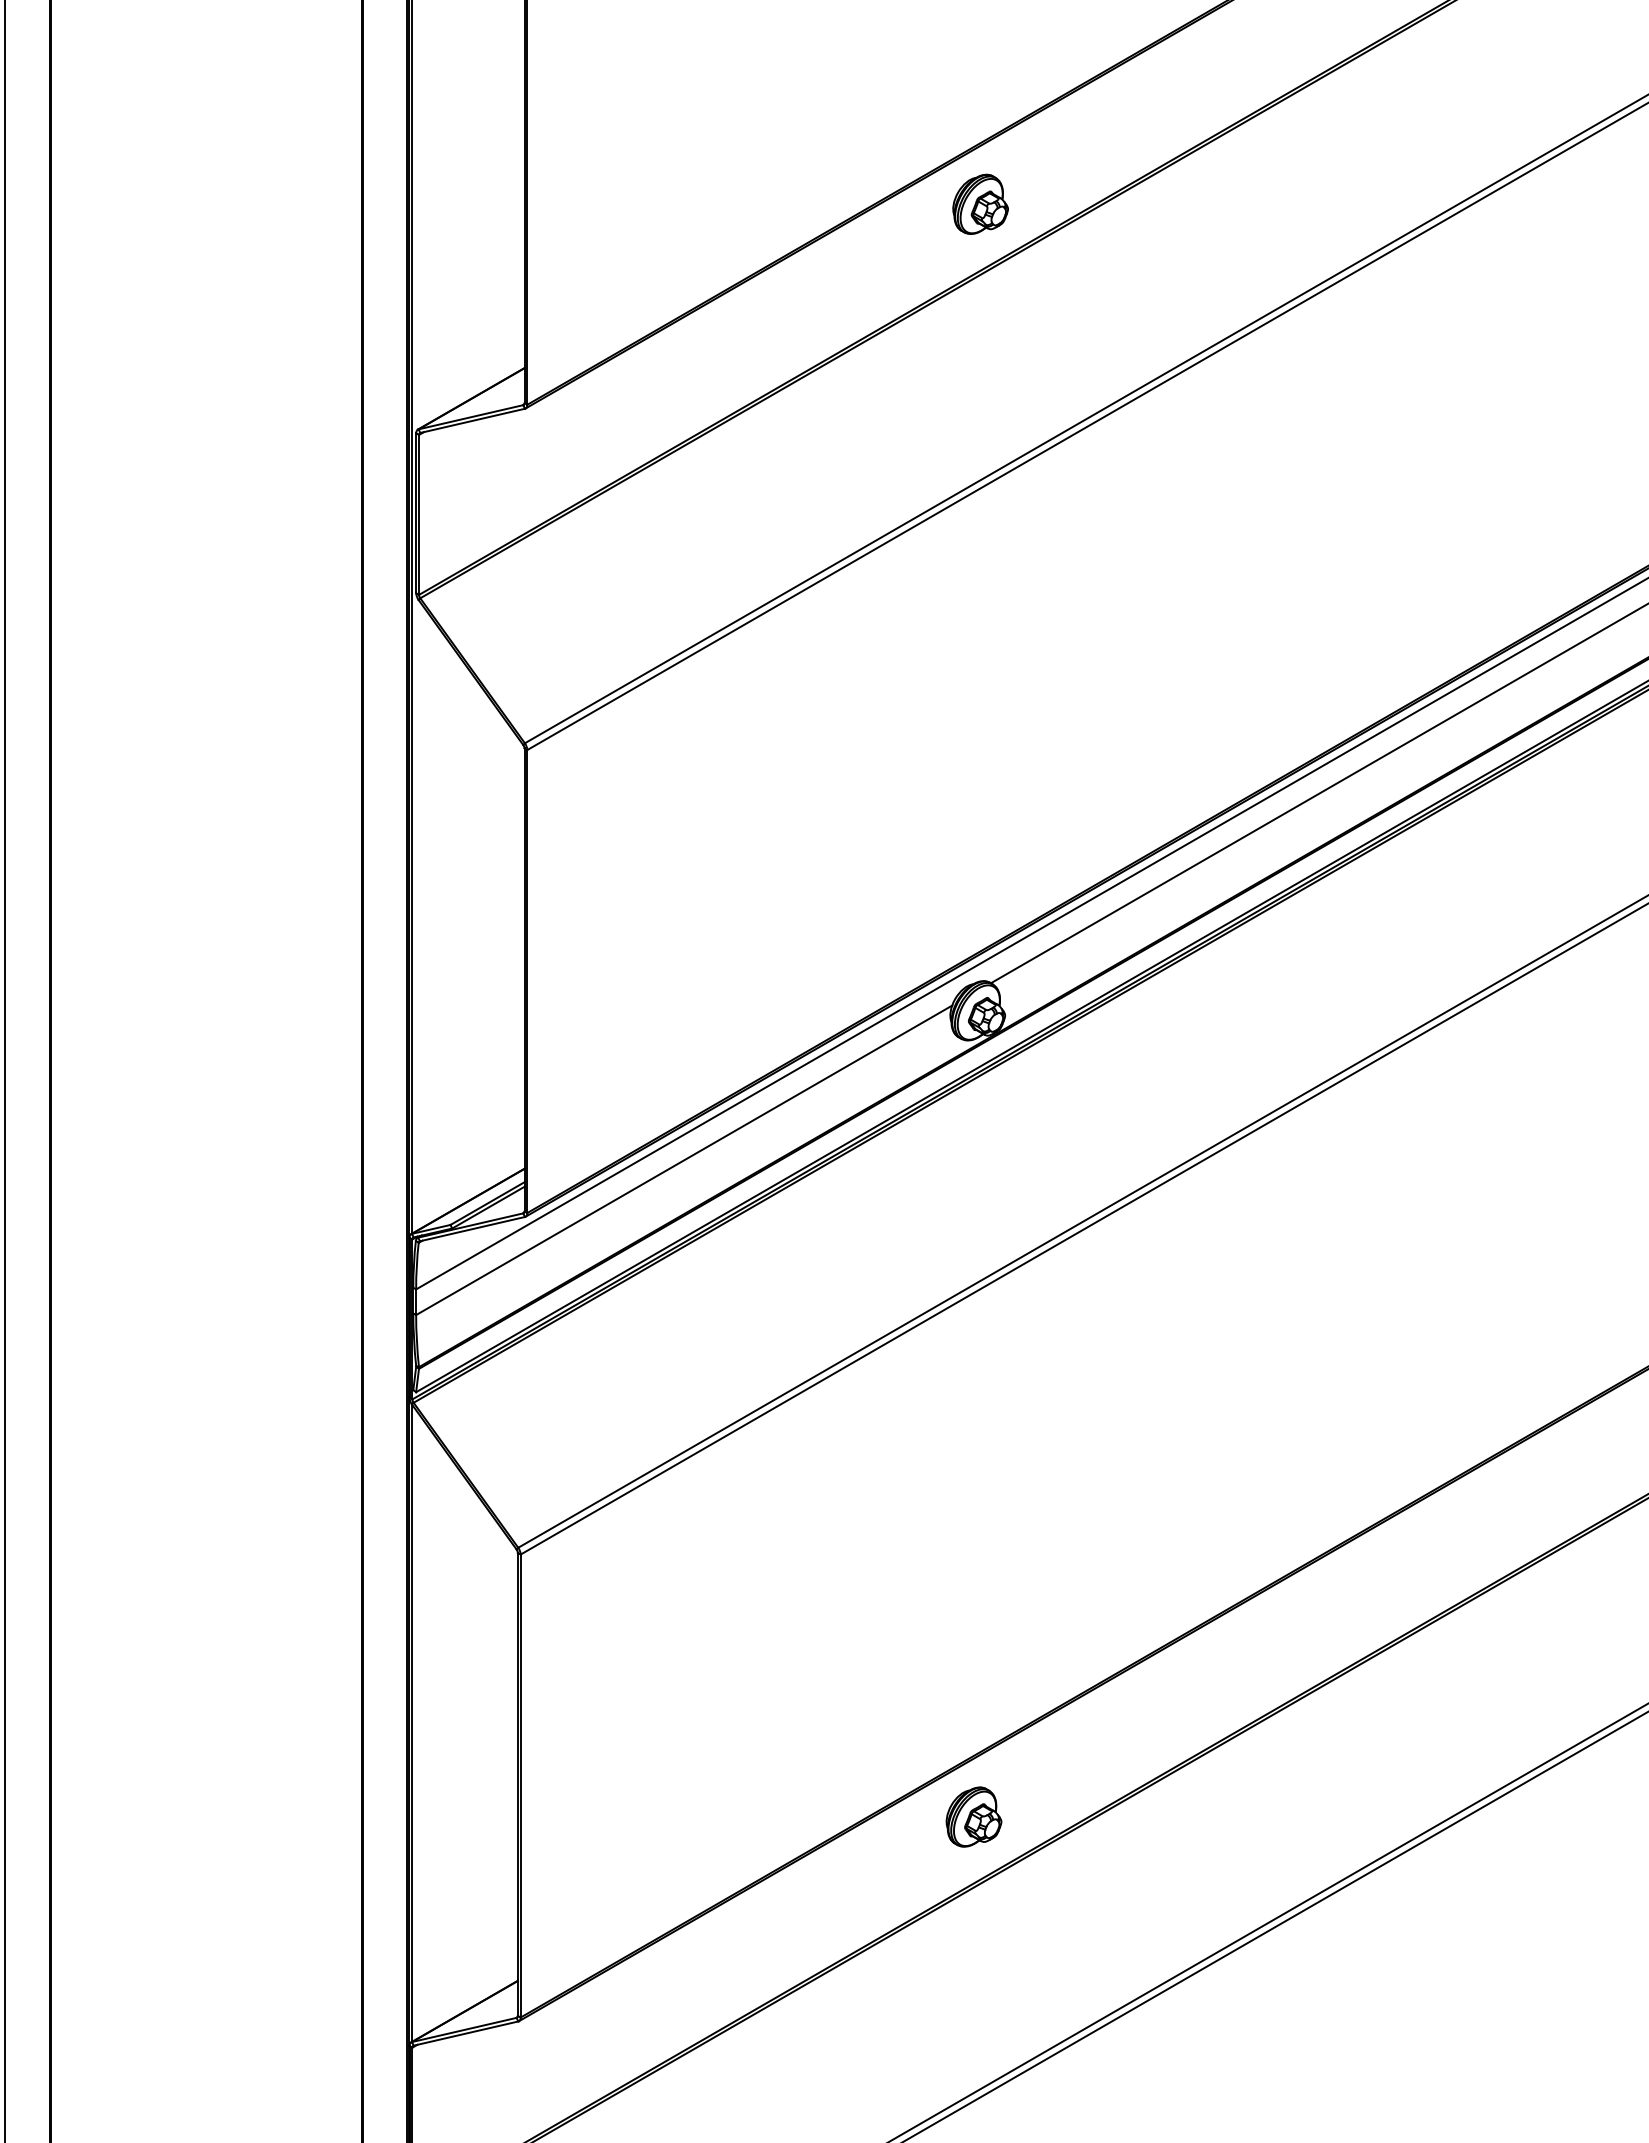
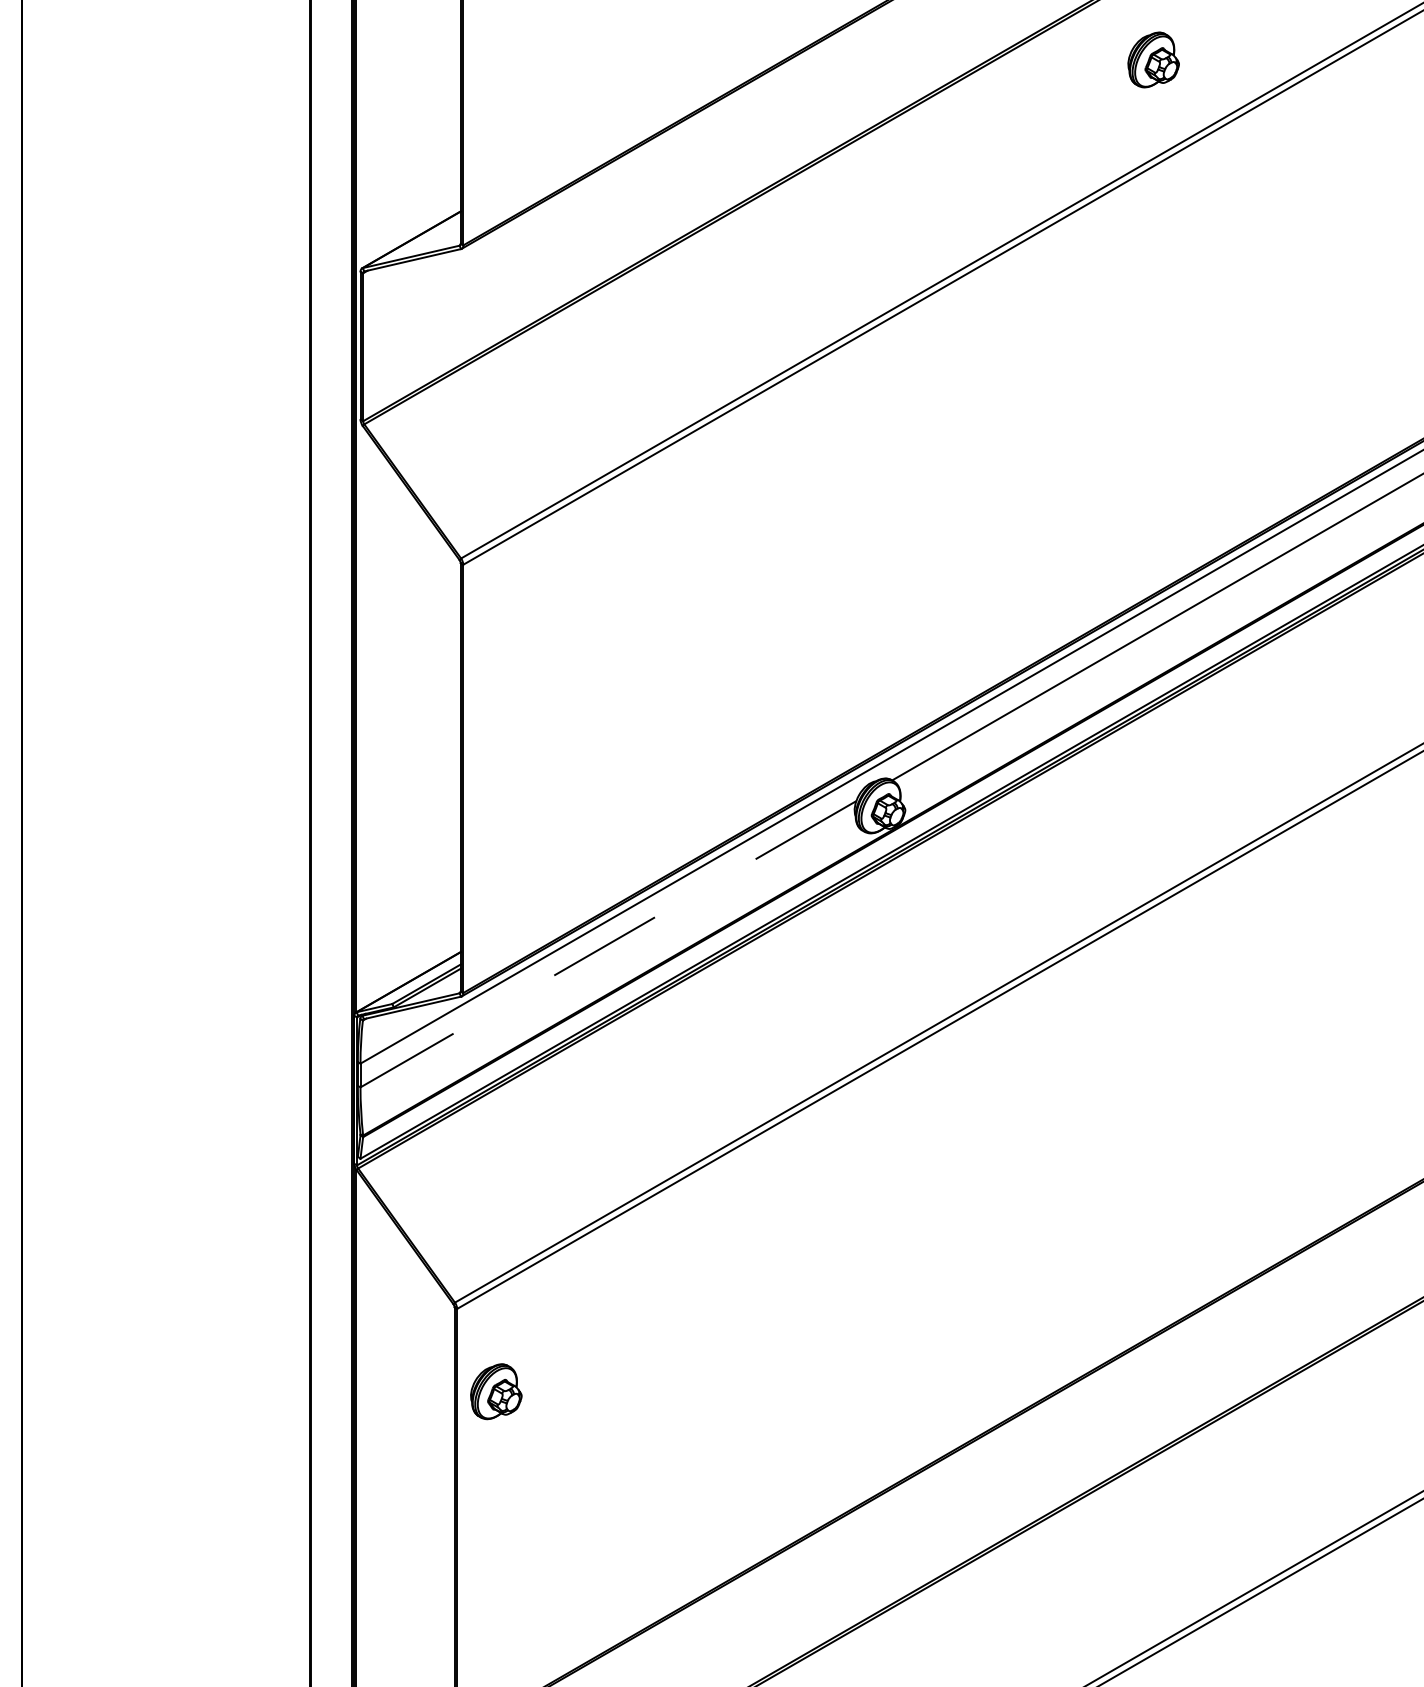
part: (980, 203) -> (1153, 59), moved
line: (683, 1160) -> (607, 944), solid -> dashed
part: (973, 1816) -> (495, 1391), moved

